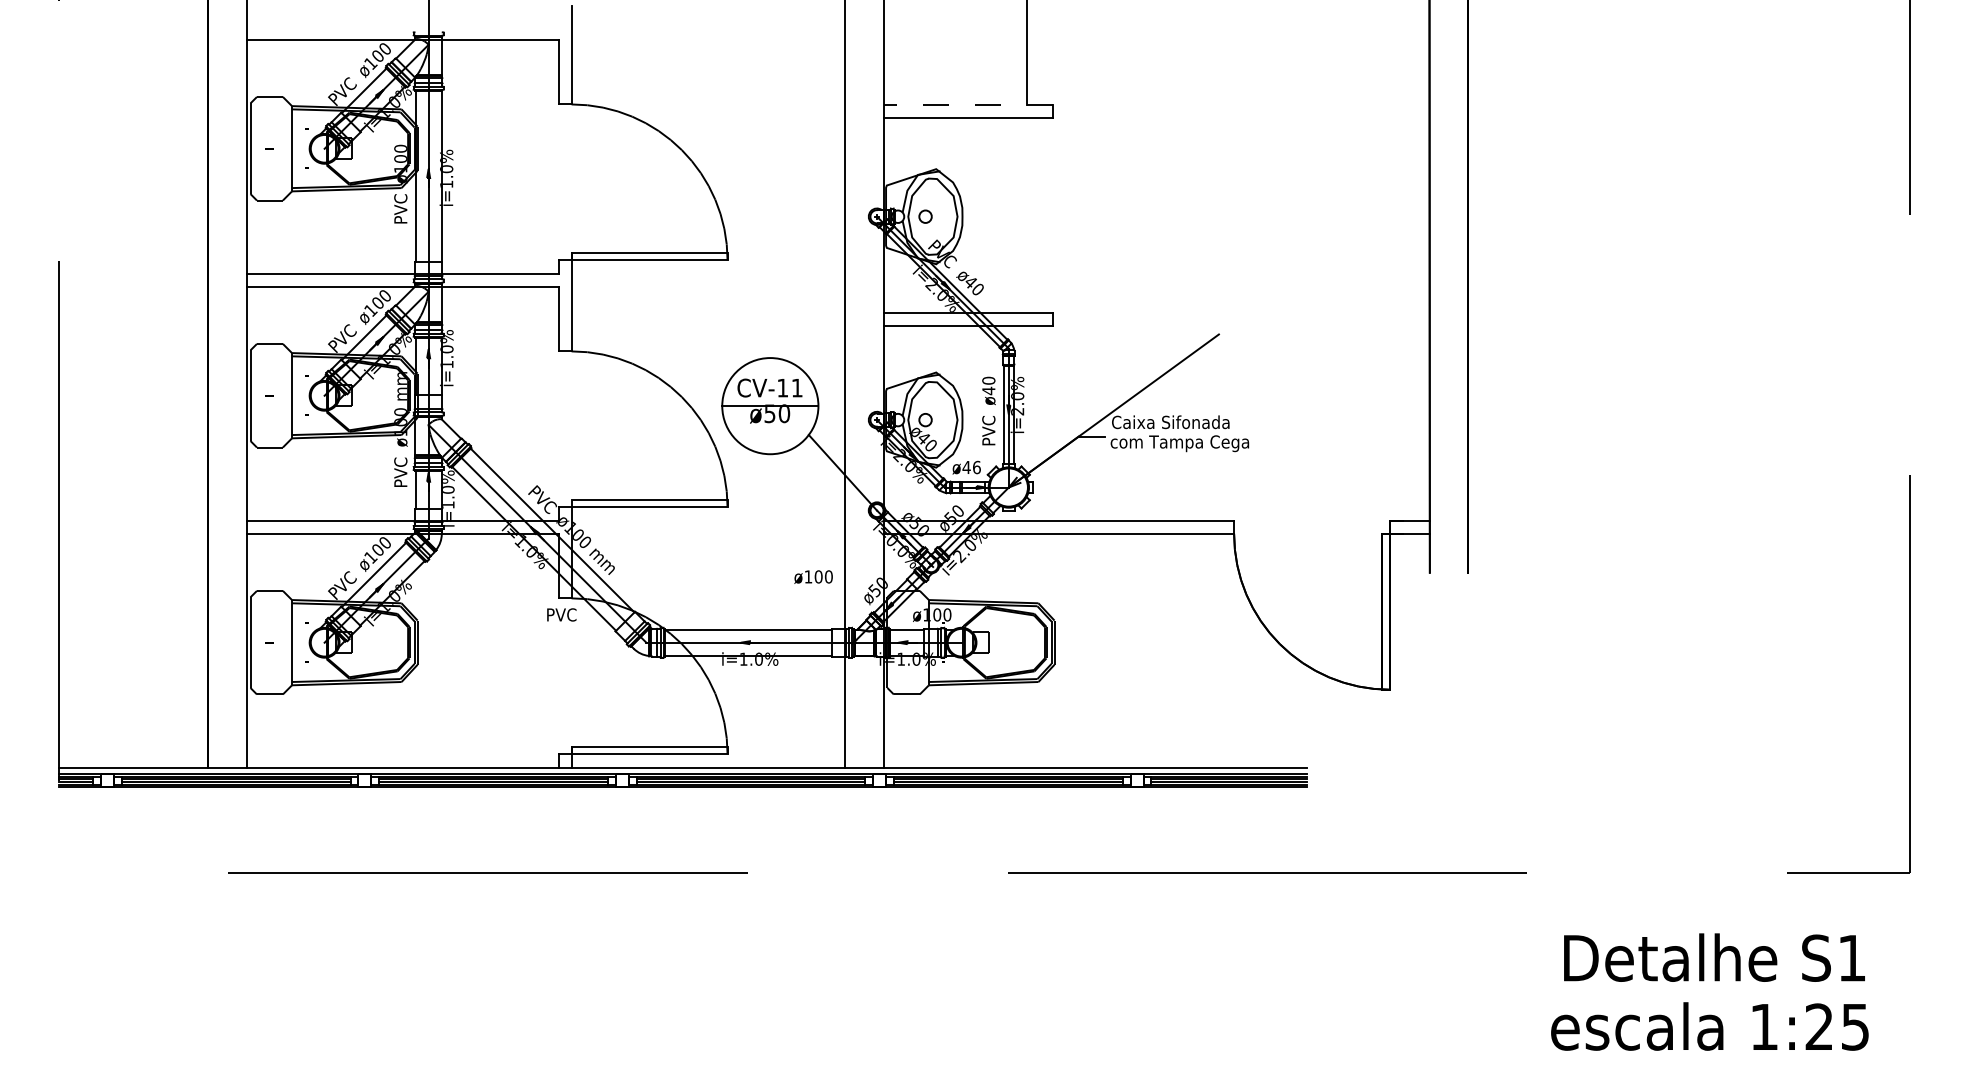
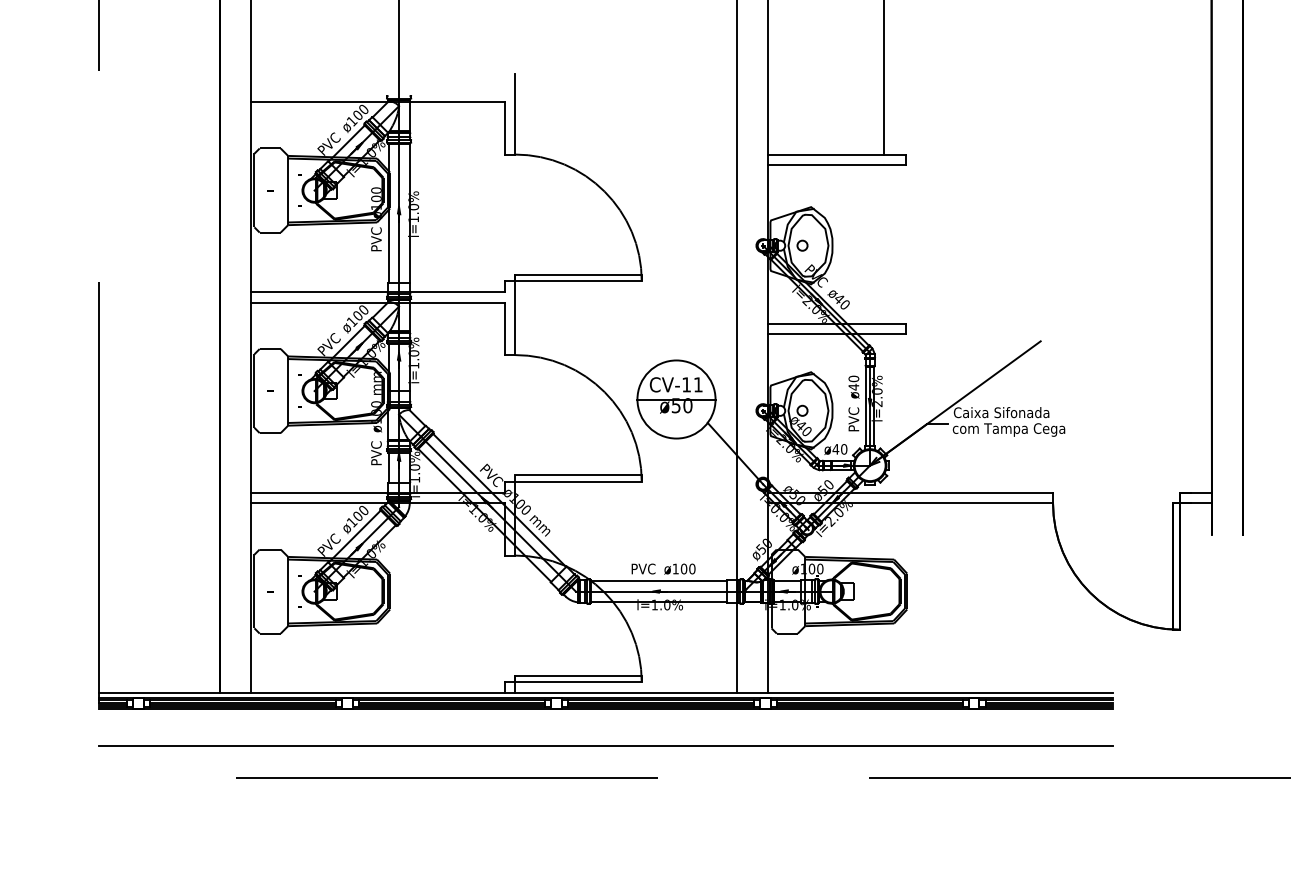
line: (967, 104) -> (836, 154), dashed -> solid
text: (976, 466) -> (843, 448), ø46 -> ø40
text: (813, 576) -> (679, 568), moved
text: (561, 614) -> (643, 568), moved
line: (683, 832) -> (605, 745), added

